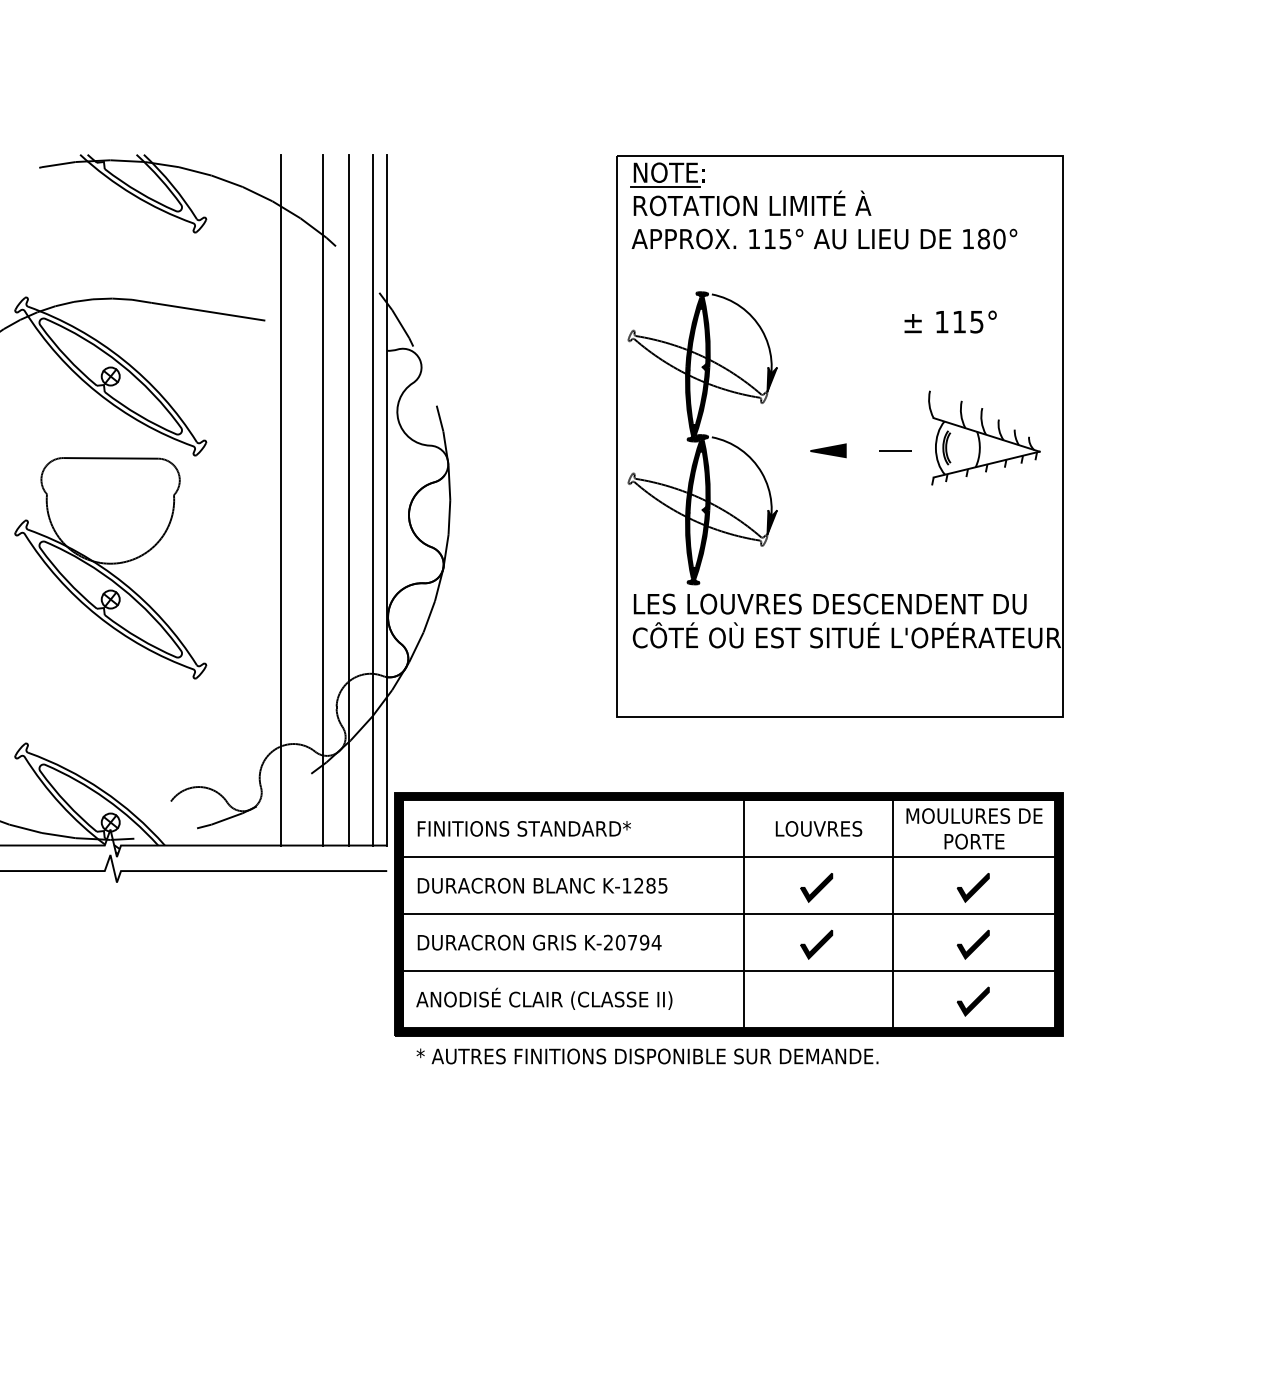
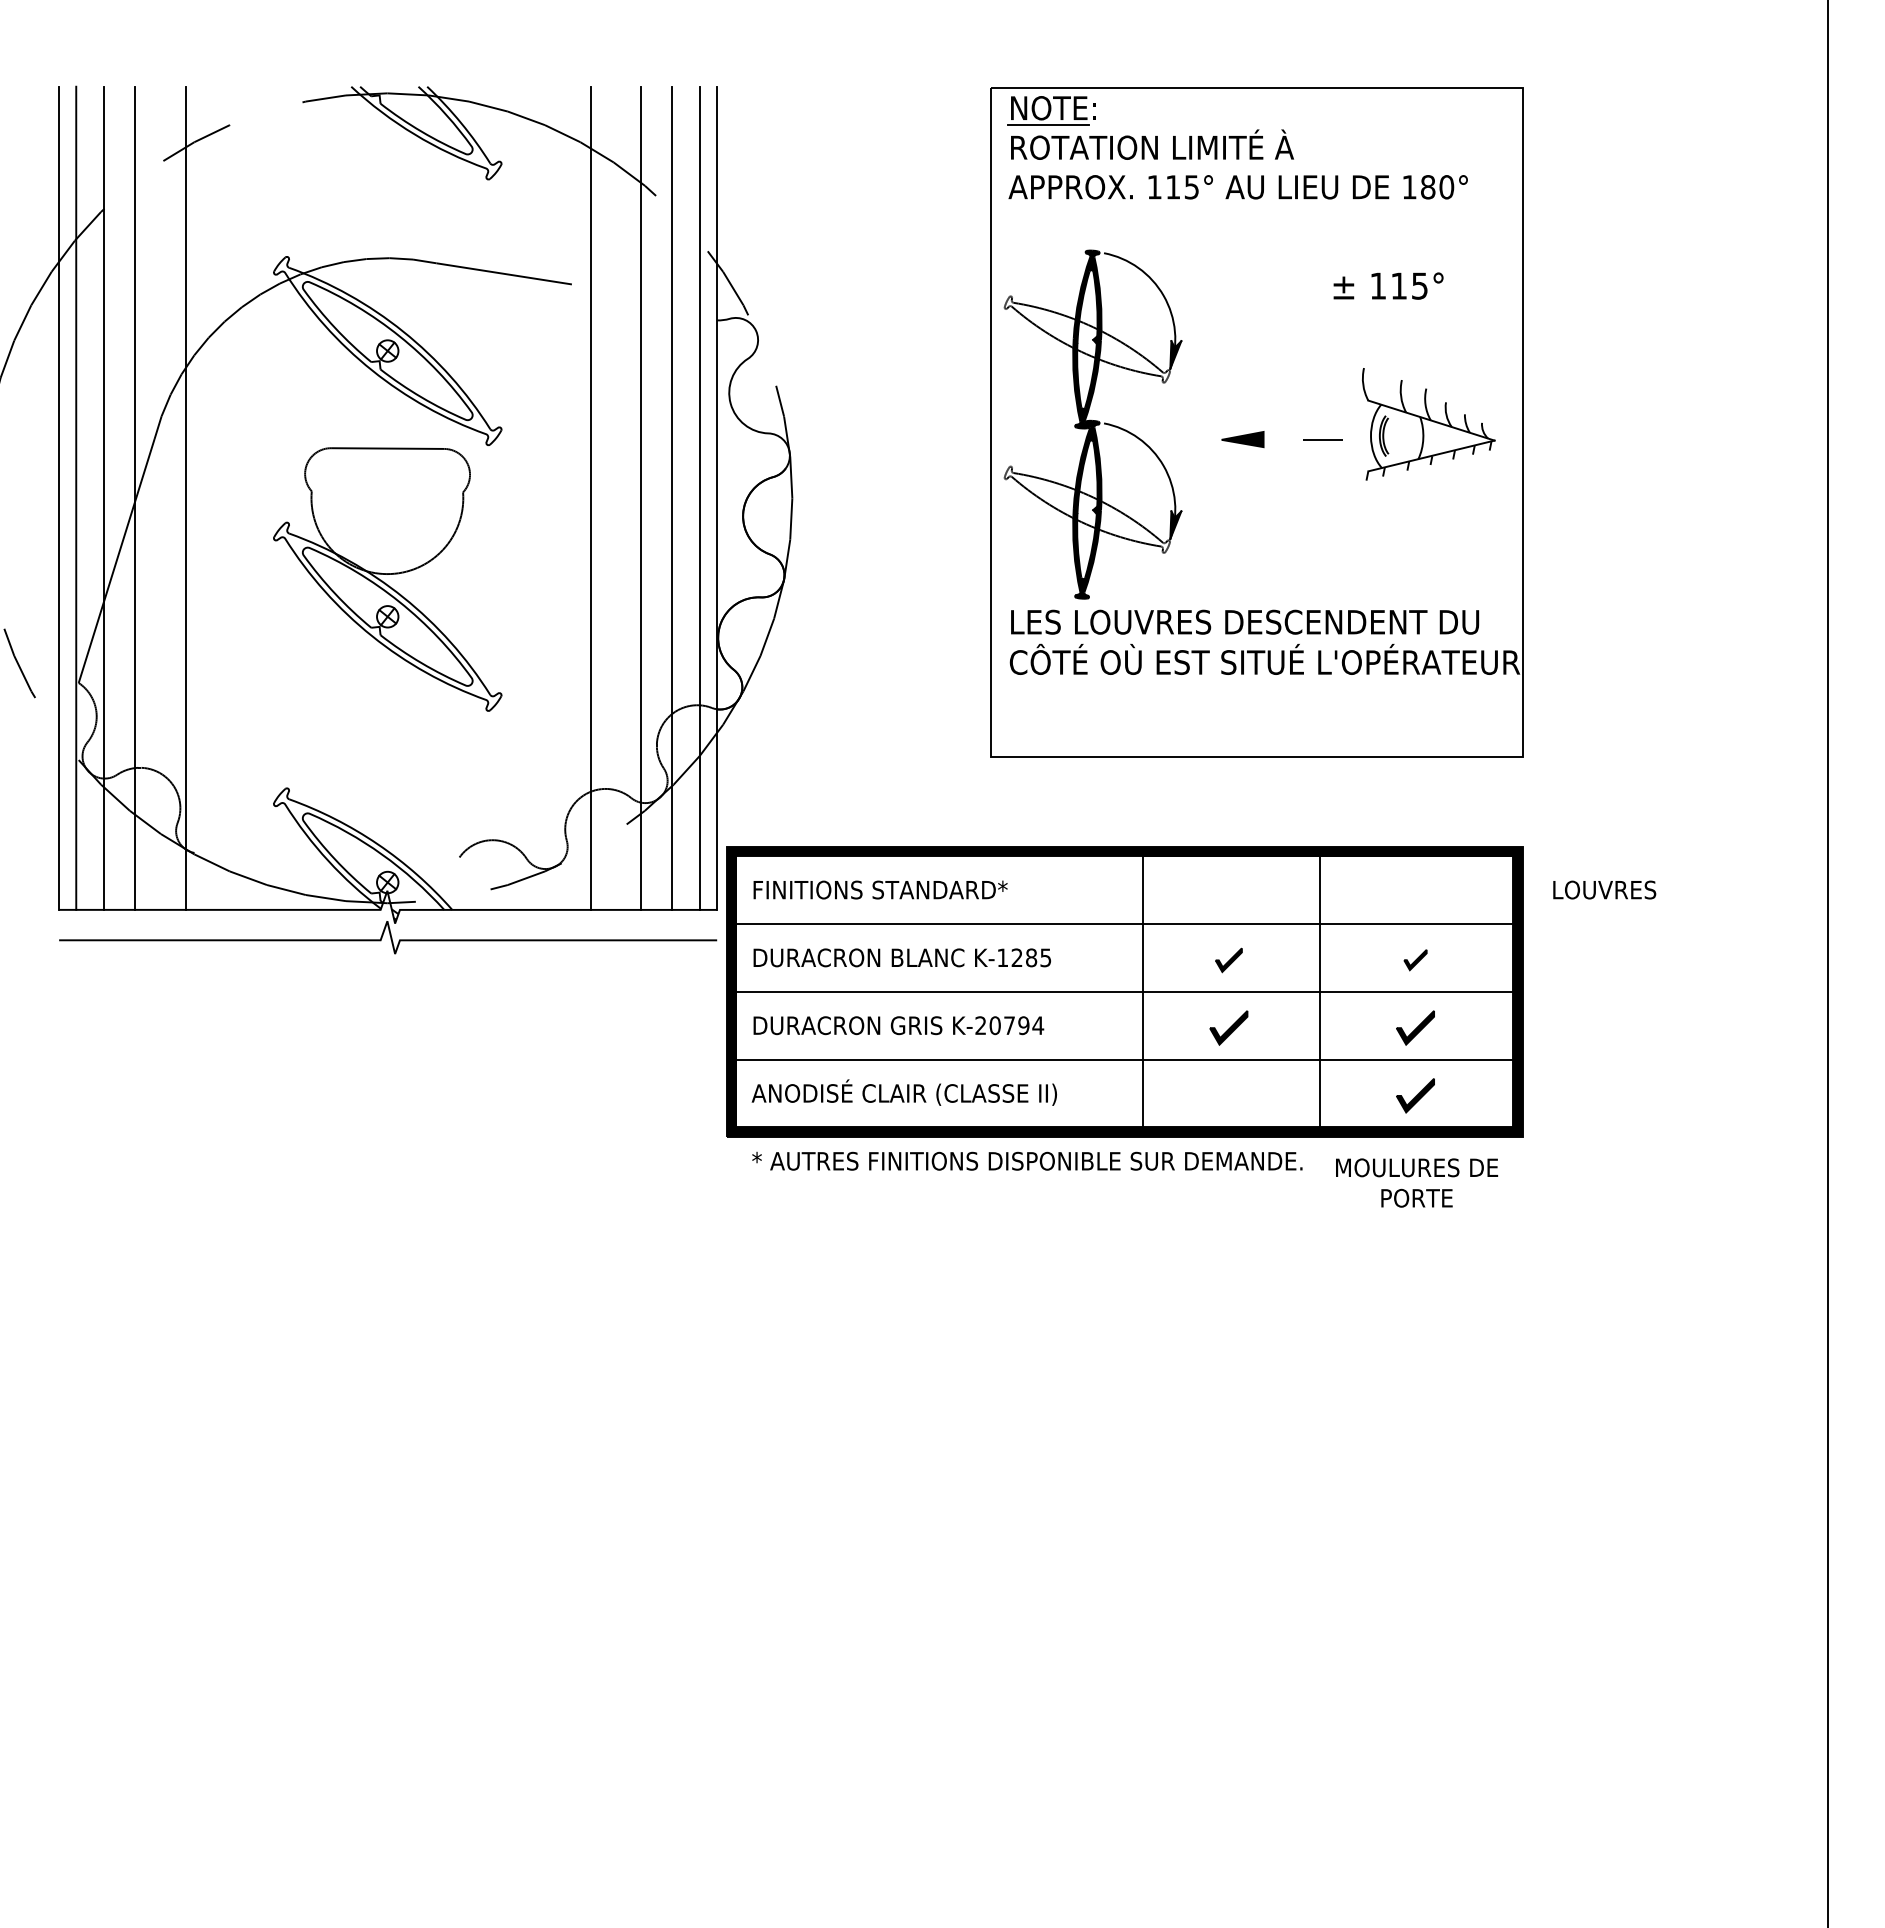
text: (818, 828) -> (1604, 889), moved
text: (974, 828) -> (1417, 1182), moved
part: (816, 887) -> (1228, 960), size x0.7
part: (973, 887) -> (1415, 959), size x0.6

